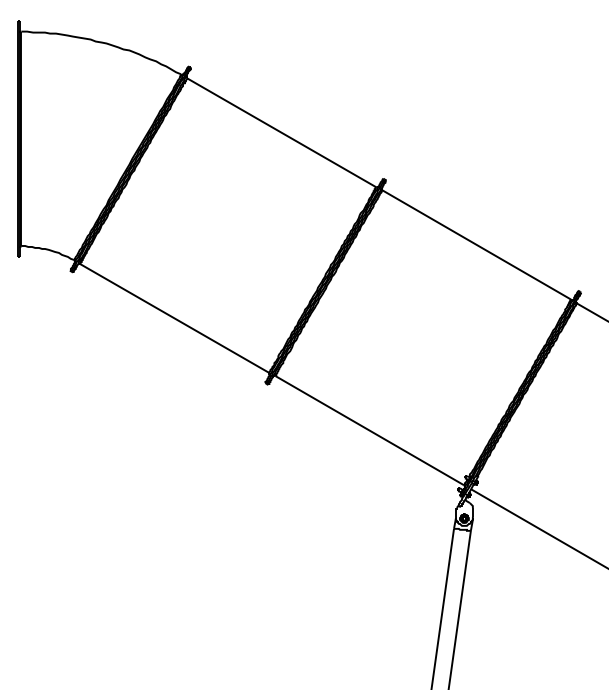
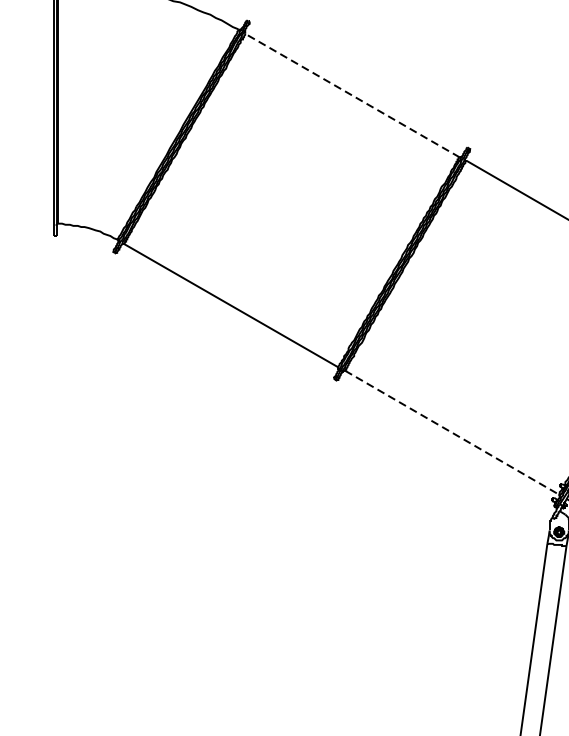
line: (281, 132) -> (352, 95), solid -> dashed
line: (369, 430) -> (451, 432), solid -> dashed

